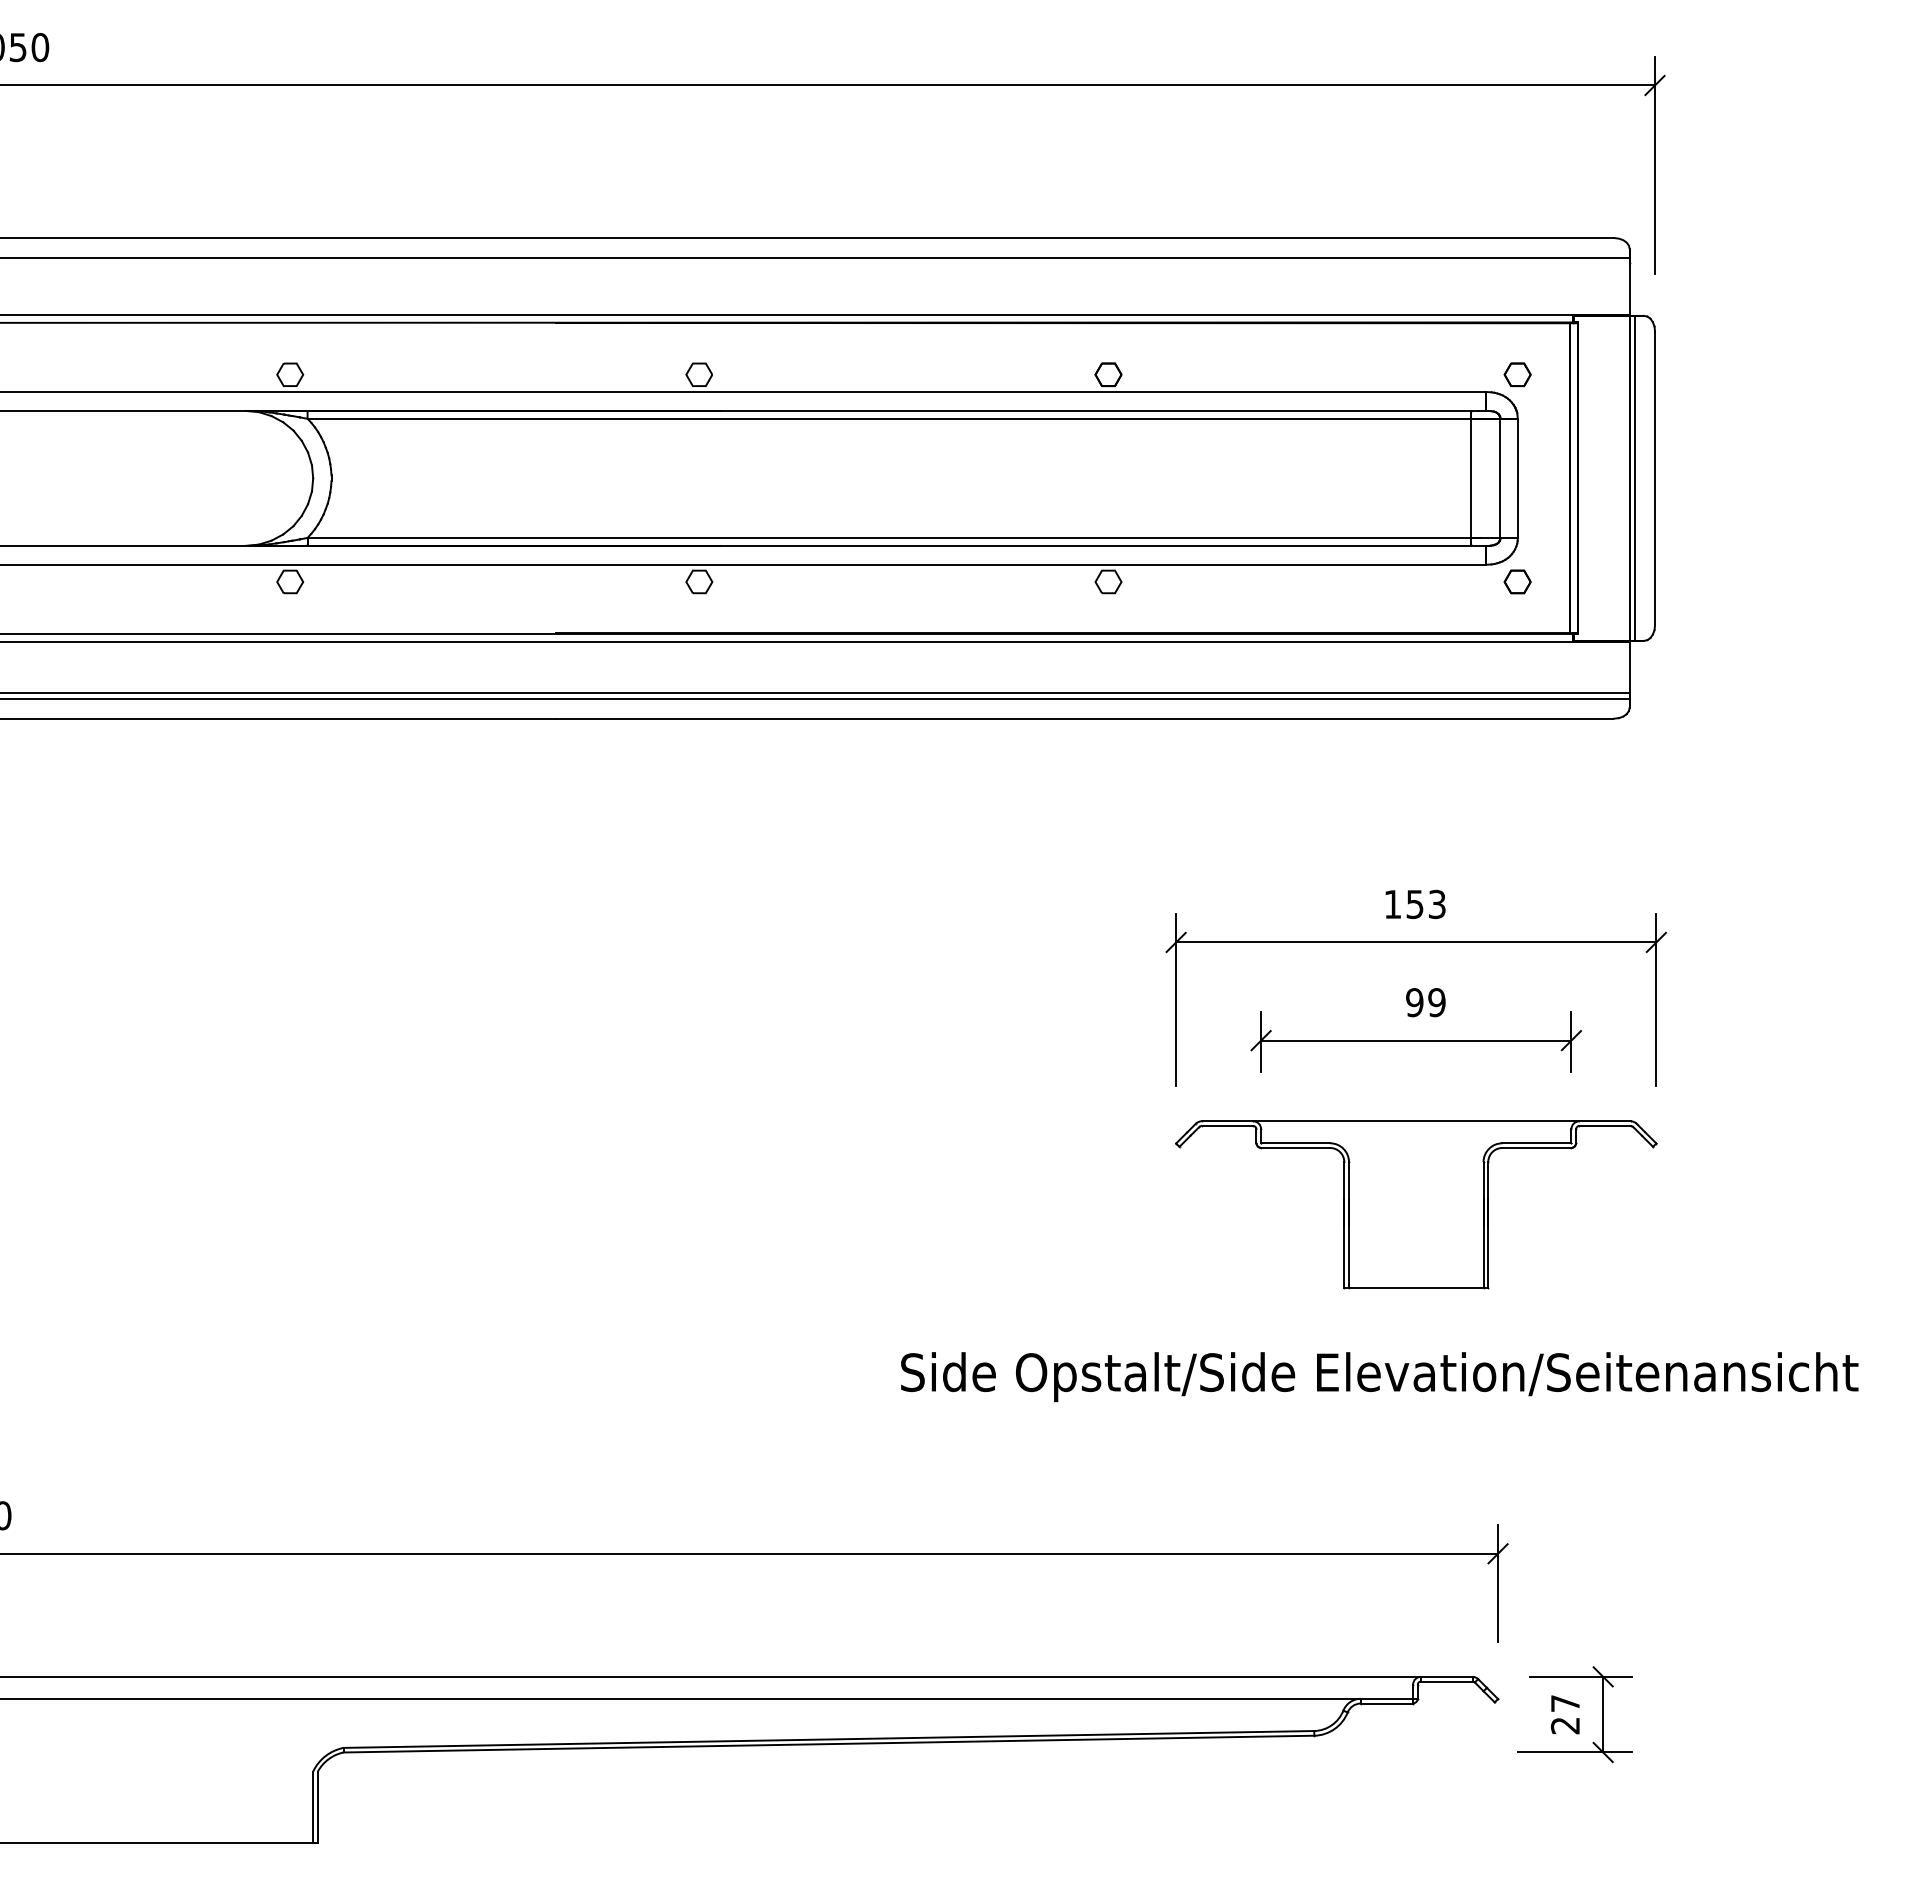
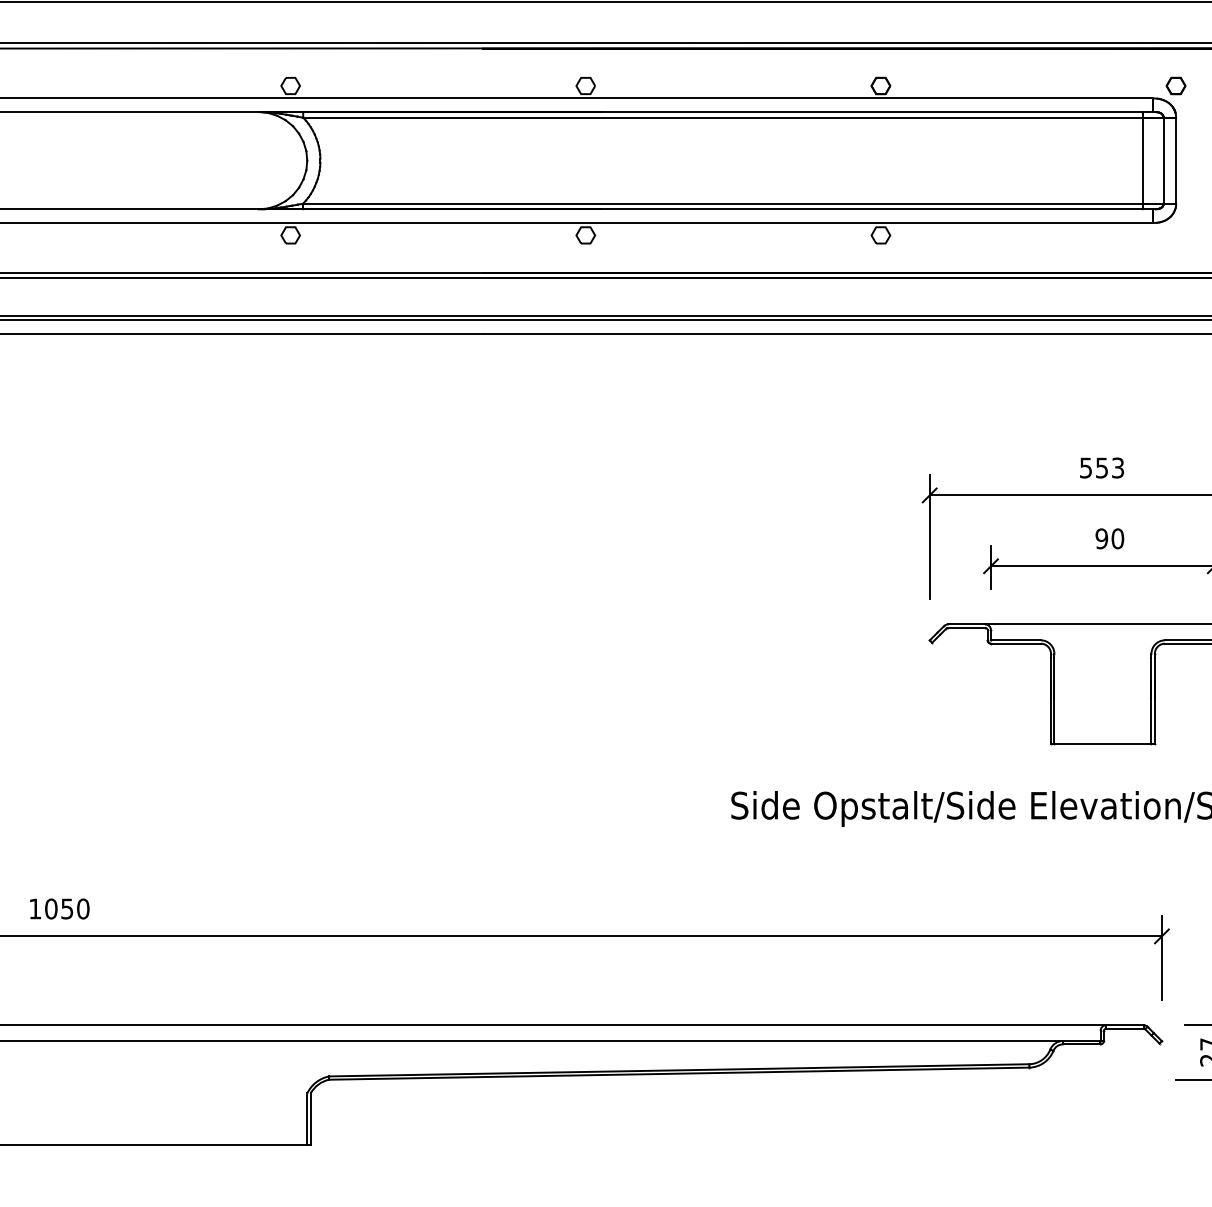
part: (1517, 581) -> (1175, 235), removed
text: (1392, 904) -> (1085, 468), 153 -> 553
text: (1436, 1002) -> (1117, 538), 99 -> 90

